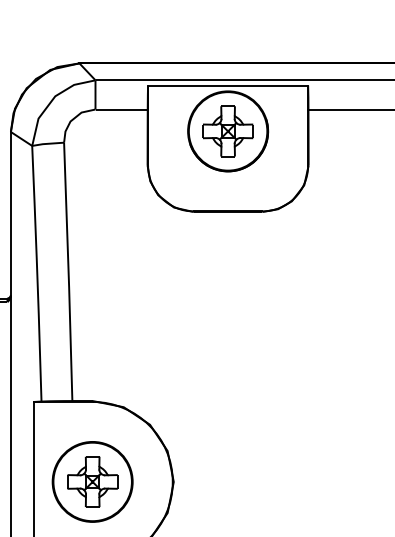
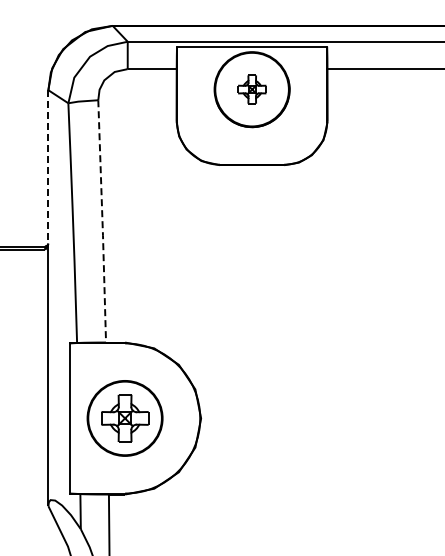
part: (228, 131) -> (252, 89), size x0.6
line: (11, 214) -> (48, 167), solid -> dashed
line: (68, 271) -> (102, 221), solid -> dashed

